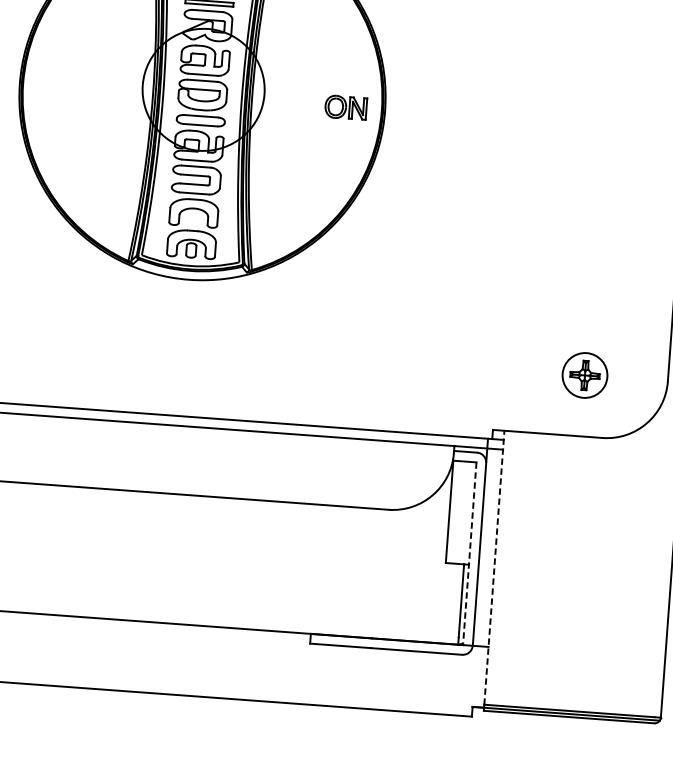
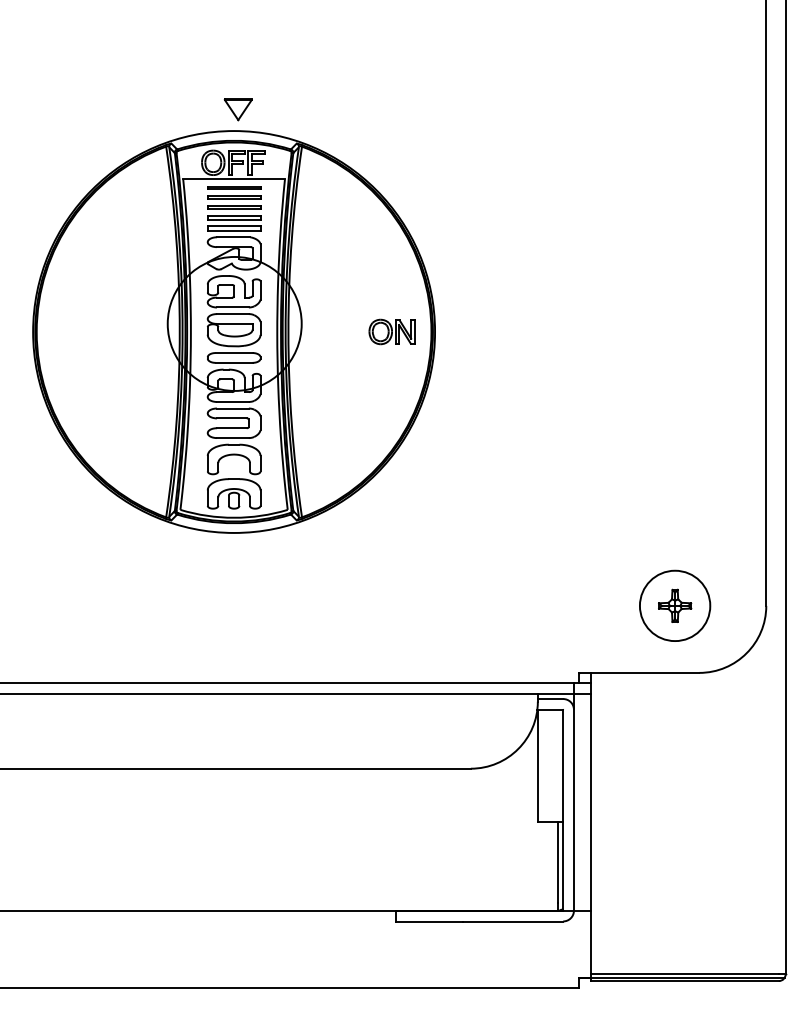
circle: (584, 375) -> (674, 605), size x1.43
line: (469, 553) -> (563, 810), dashed -> solid
line: (494, 567) -> (591, 823), dashed -> solid

